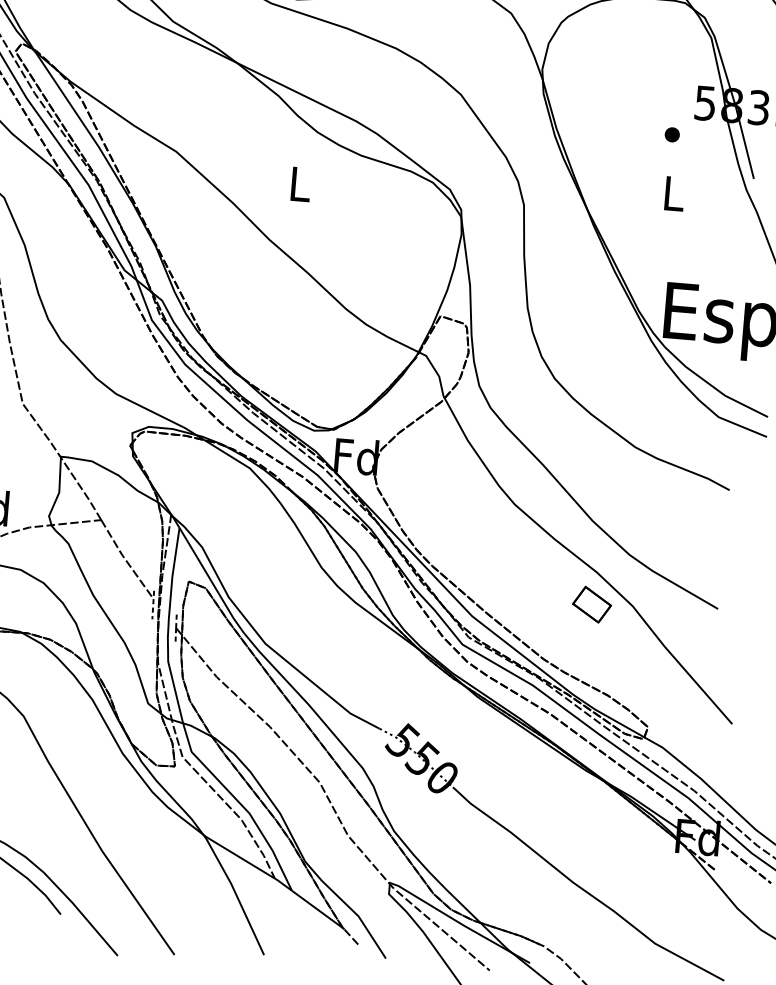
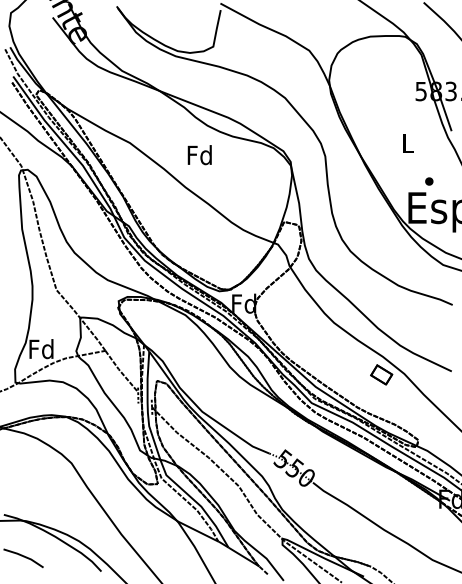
part: (672, 134) -> (429, 181), moved
text: (298, 184) -> (199, 155), L -> Fd

